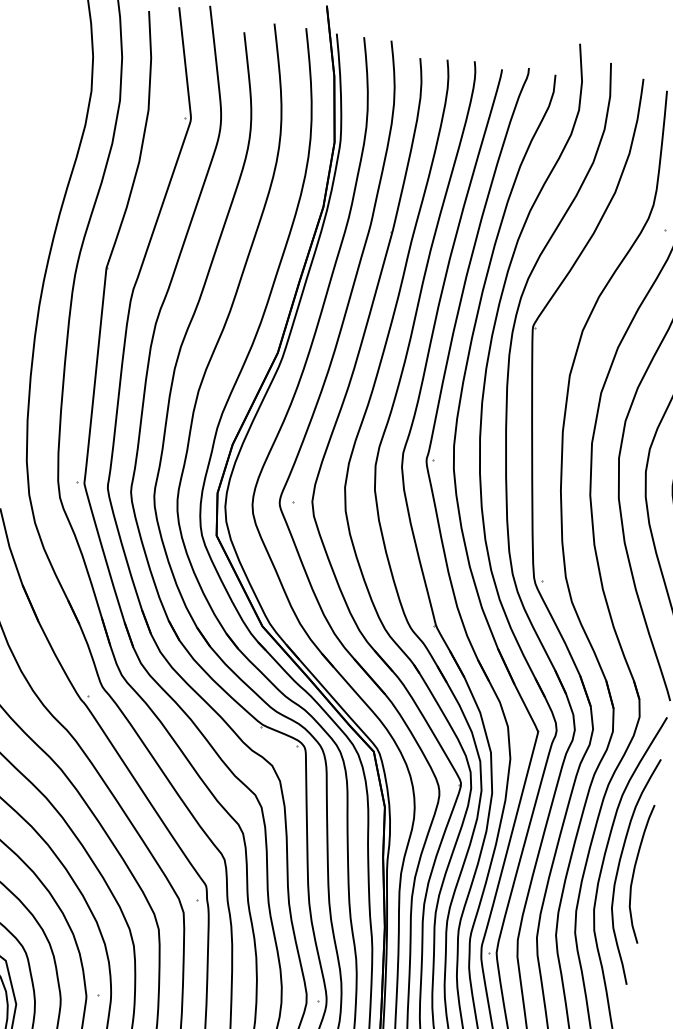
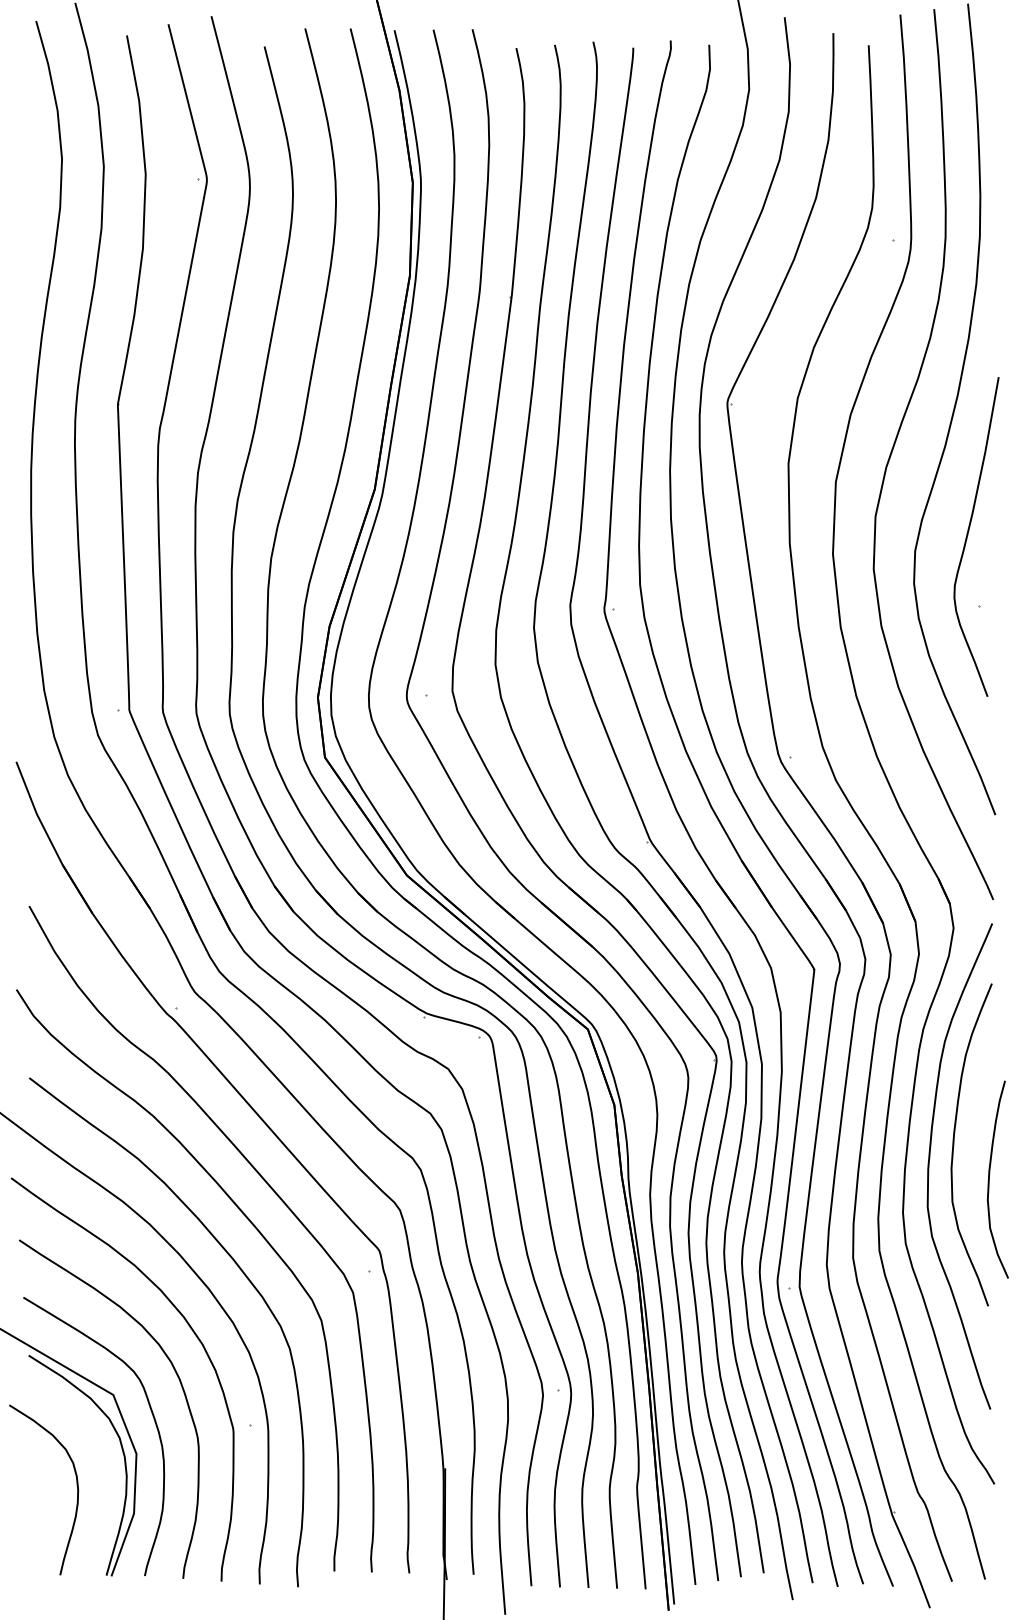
curve: (634, 872) -> (989, 1179), moved

